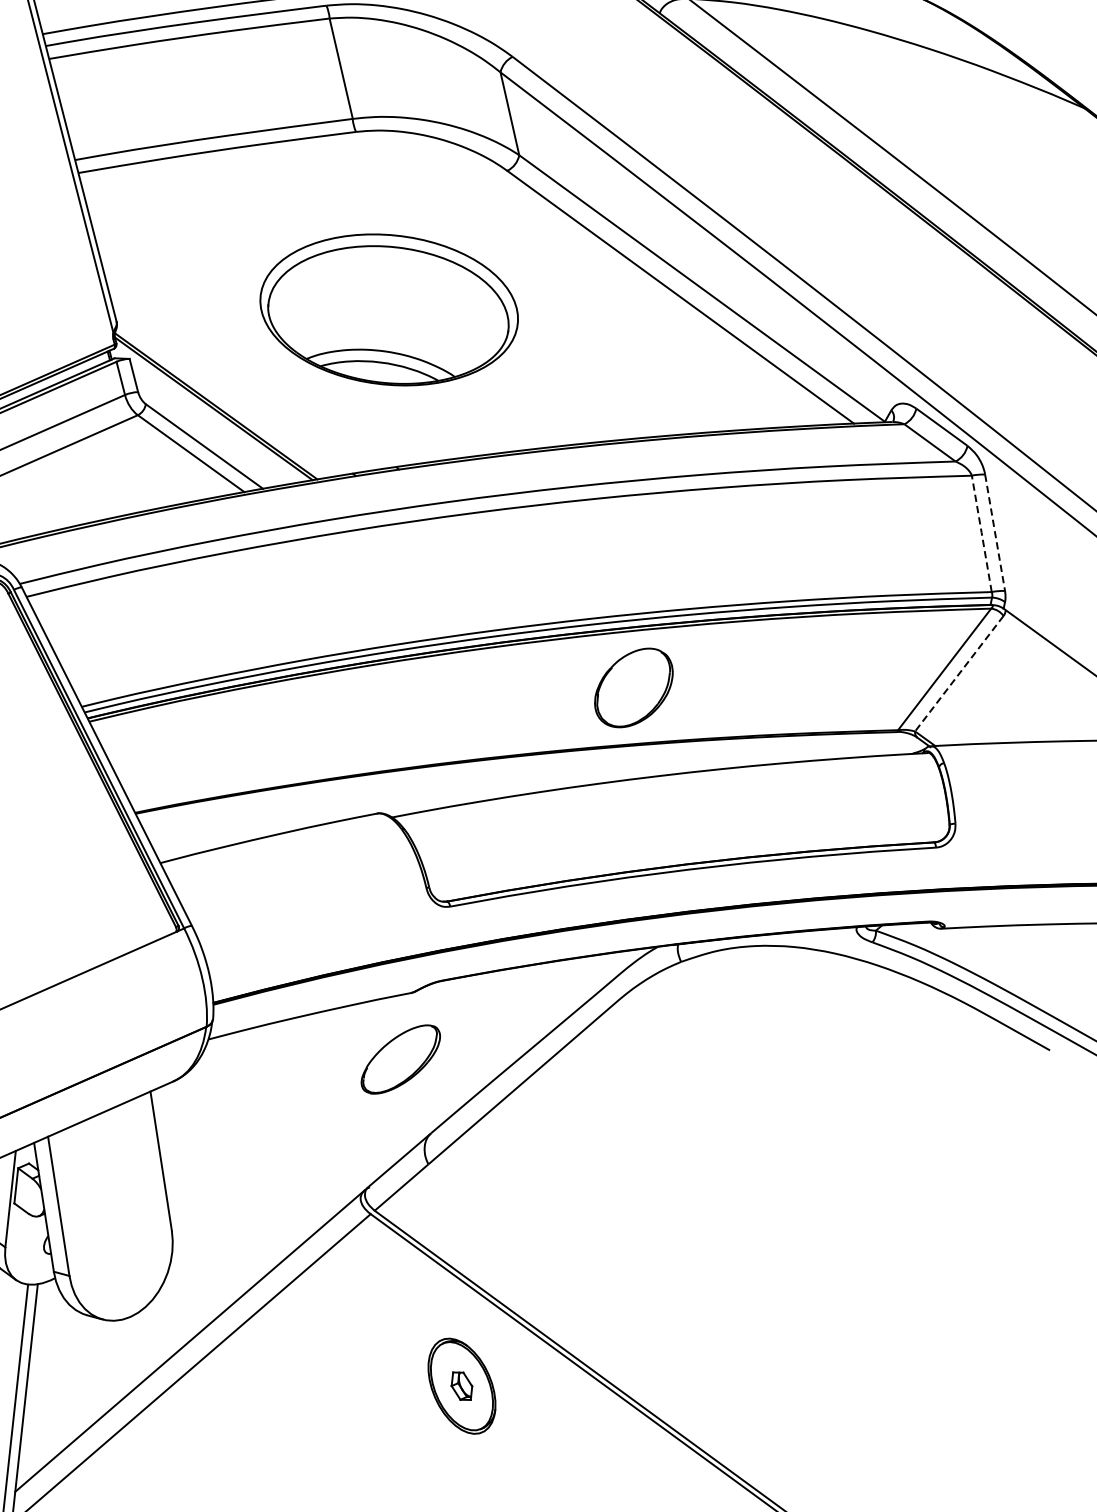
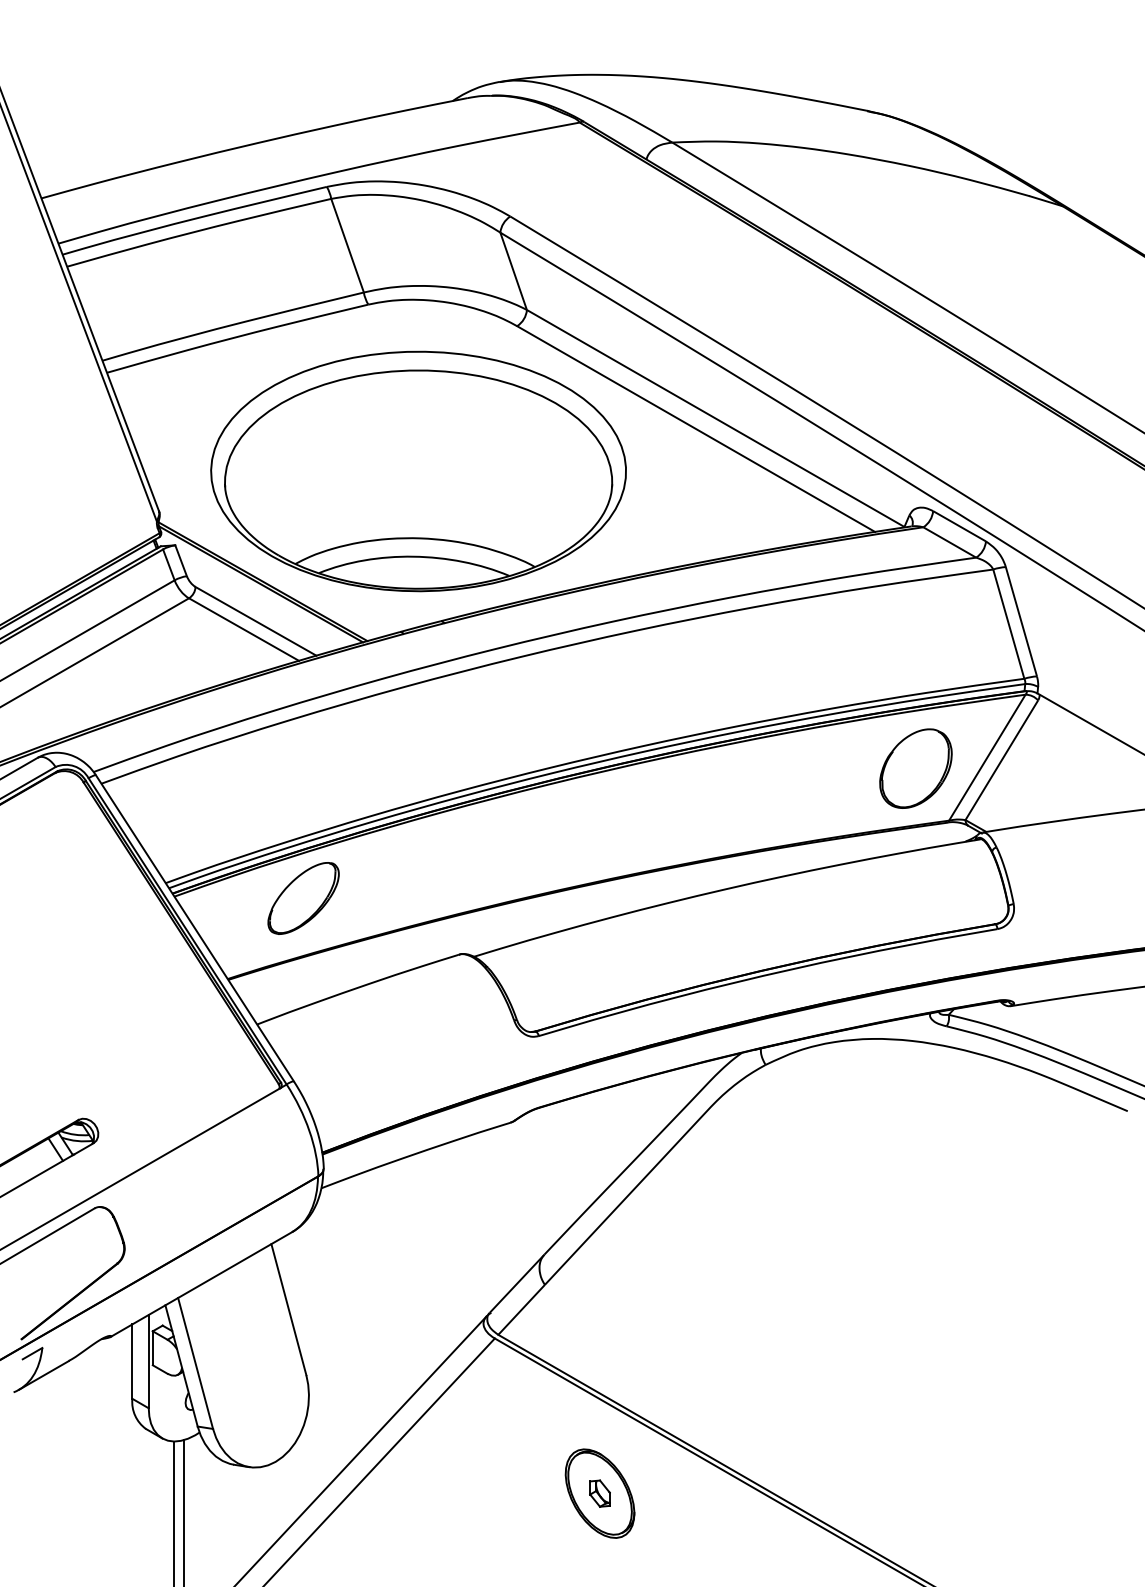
part: (389, 309) -> (418, 471), size x1.67
line: (995, 532) -> (1021, 621), dashed -> solid
line: (981, 533) -> (1008, 623), dashed -> solid
line: (958, 673) -> (1001, 760), dashed -> solid
part: (633, 687) -> (915, 768), moved
part: (400, 1059) -> (303, 898), moved

